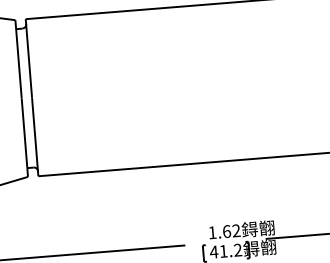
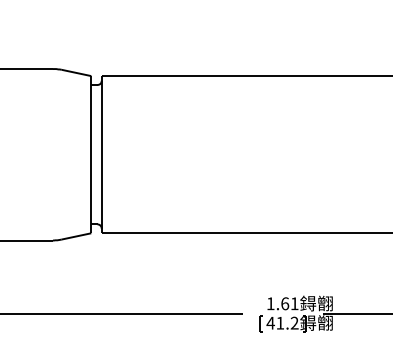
text: (236, 230) -> (294, 303), 1.62 -> 1.61

